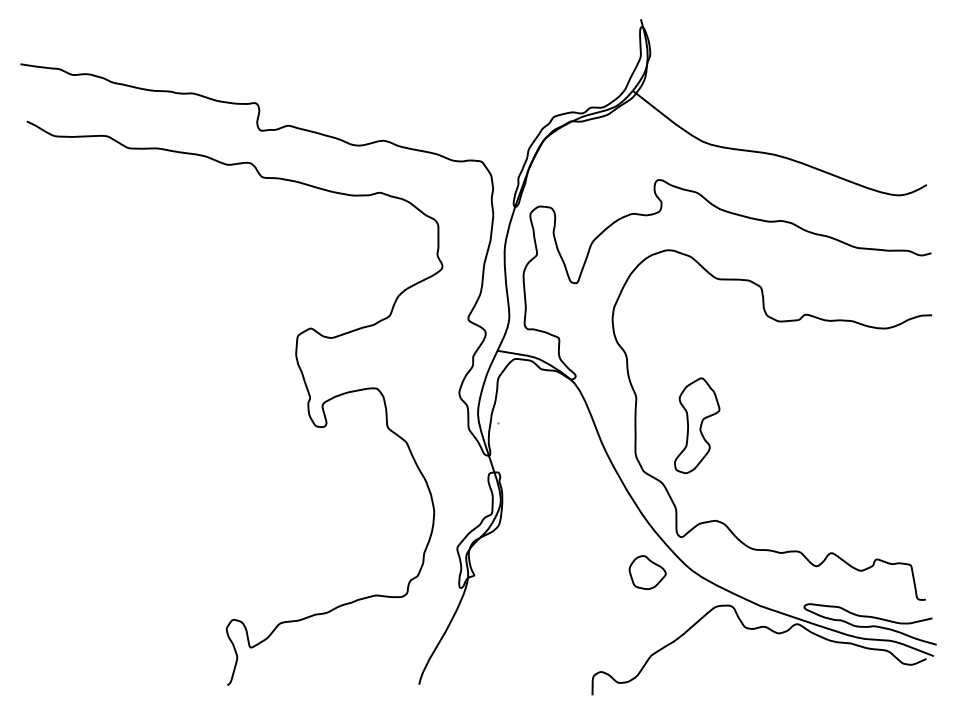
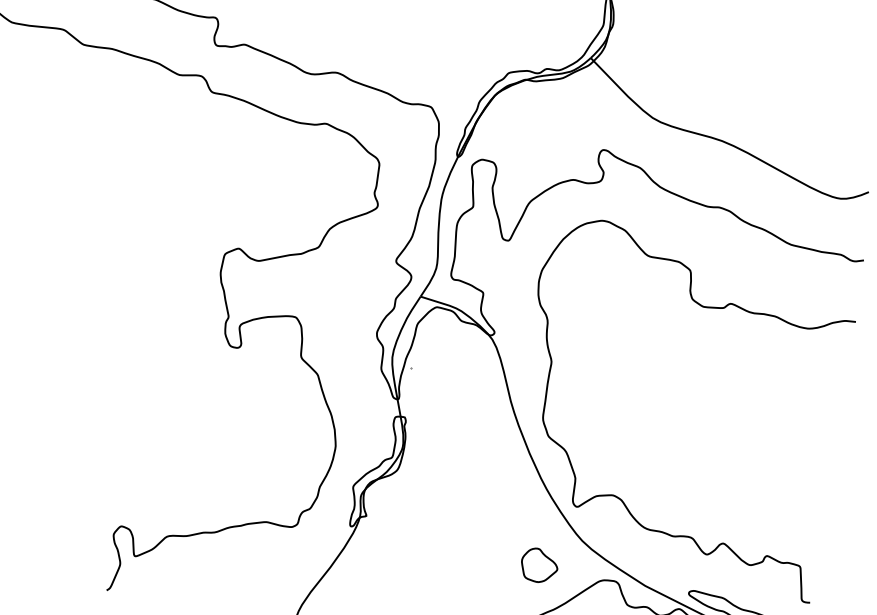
part: (697, 425) -> (608, 398), removed
part: (647, 572) -> (539, 565), moved

